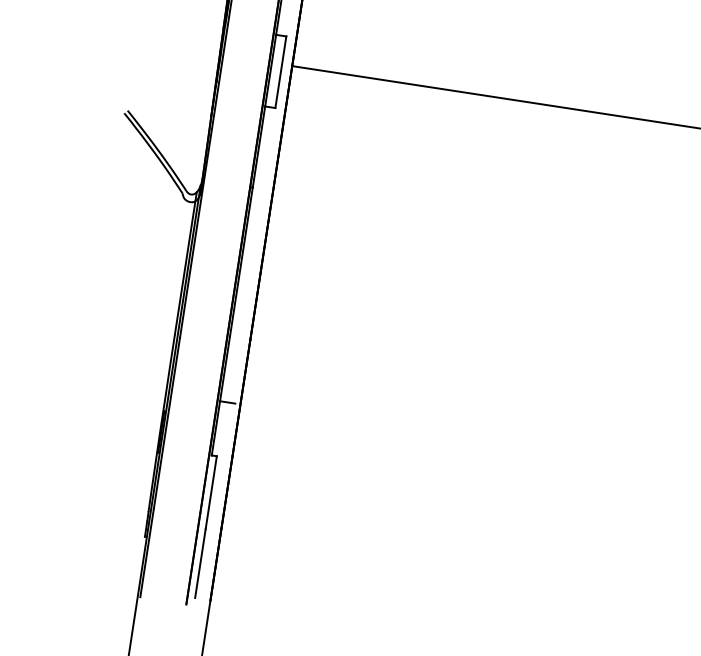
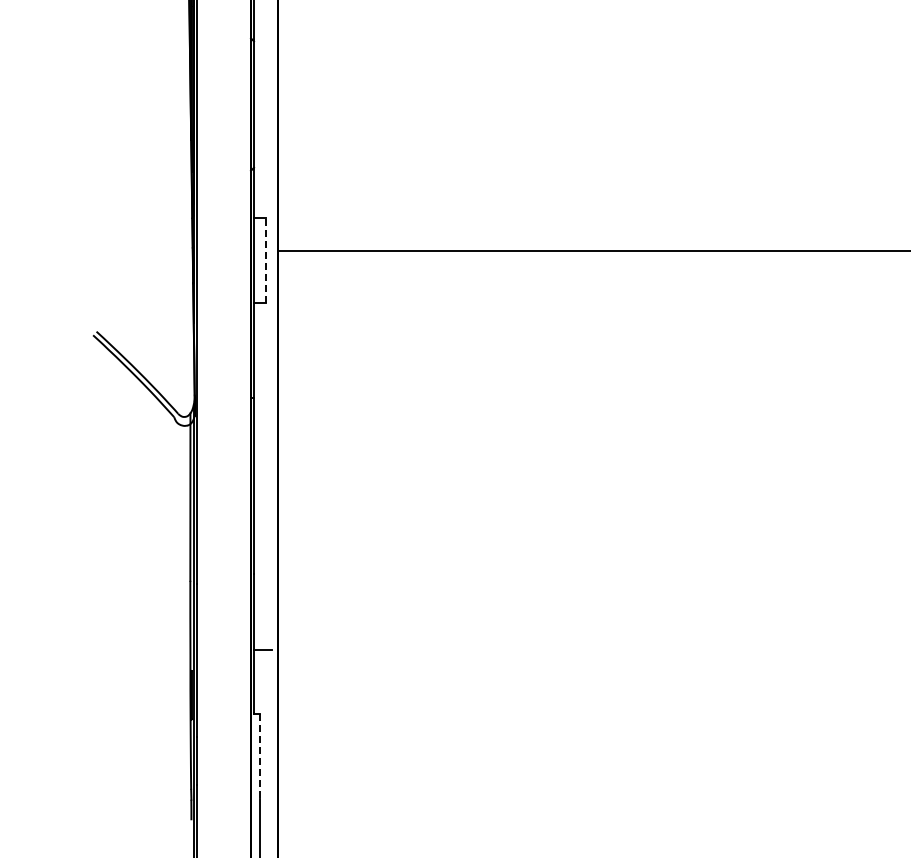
line: (281, 72) -> (266, 260), solid -> dashed
line: (210, 492) -> (259, 756), solid -> dashed

